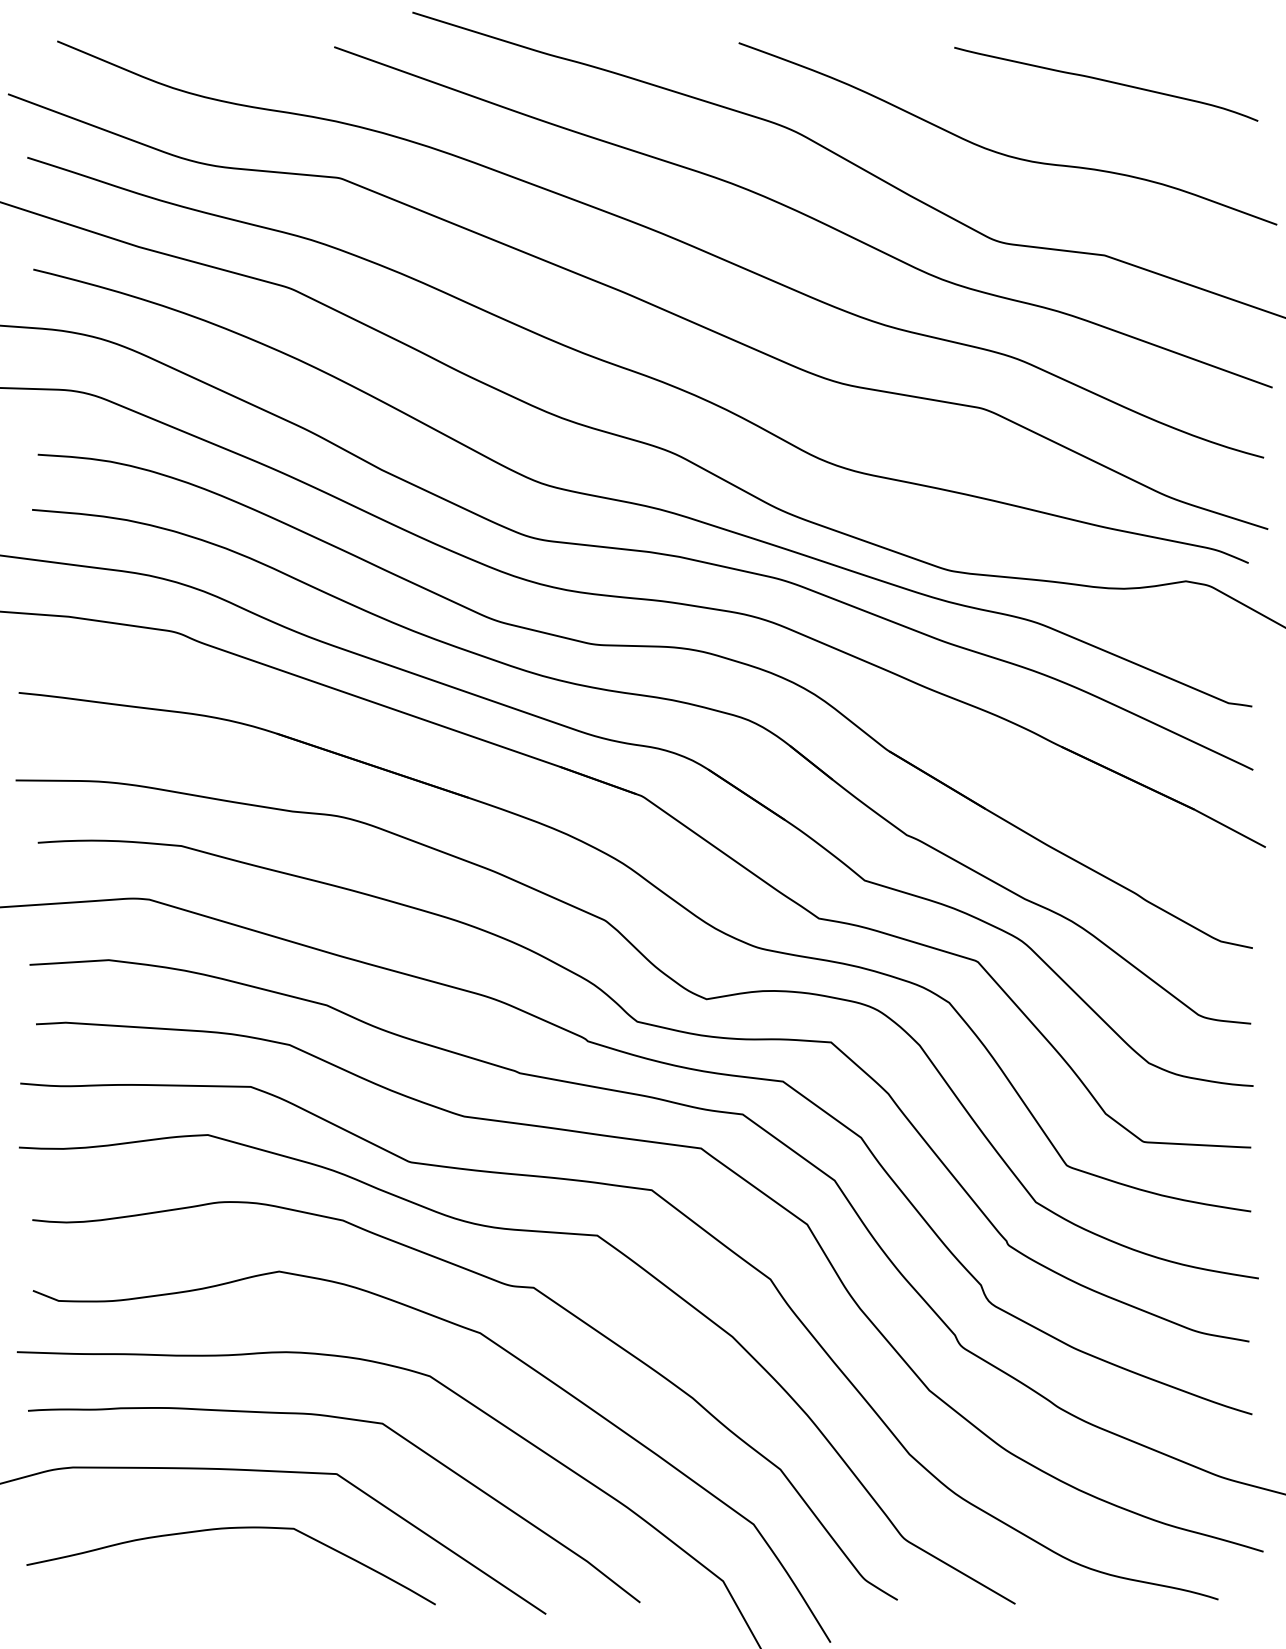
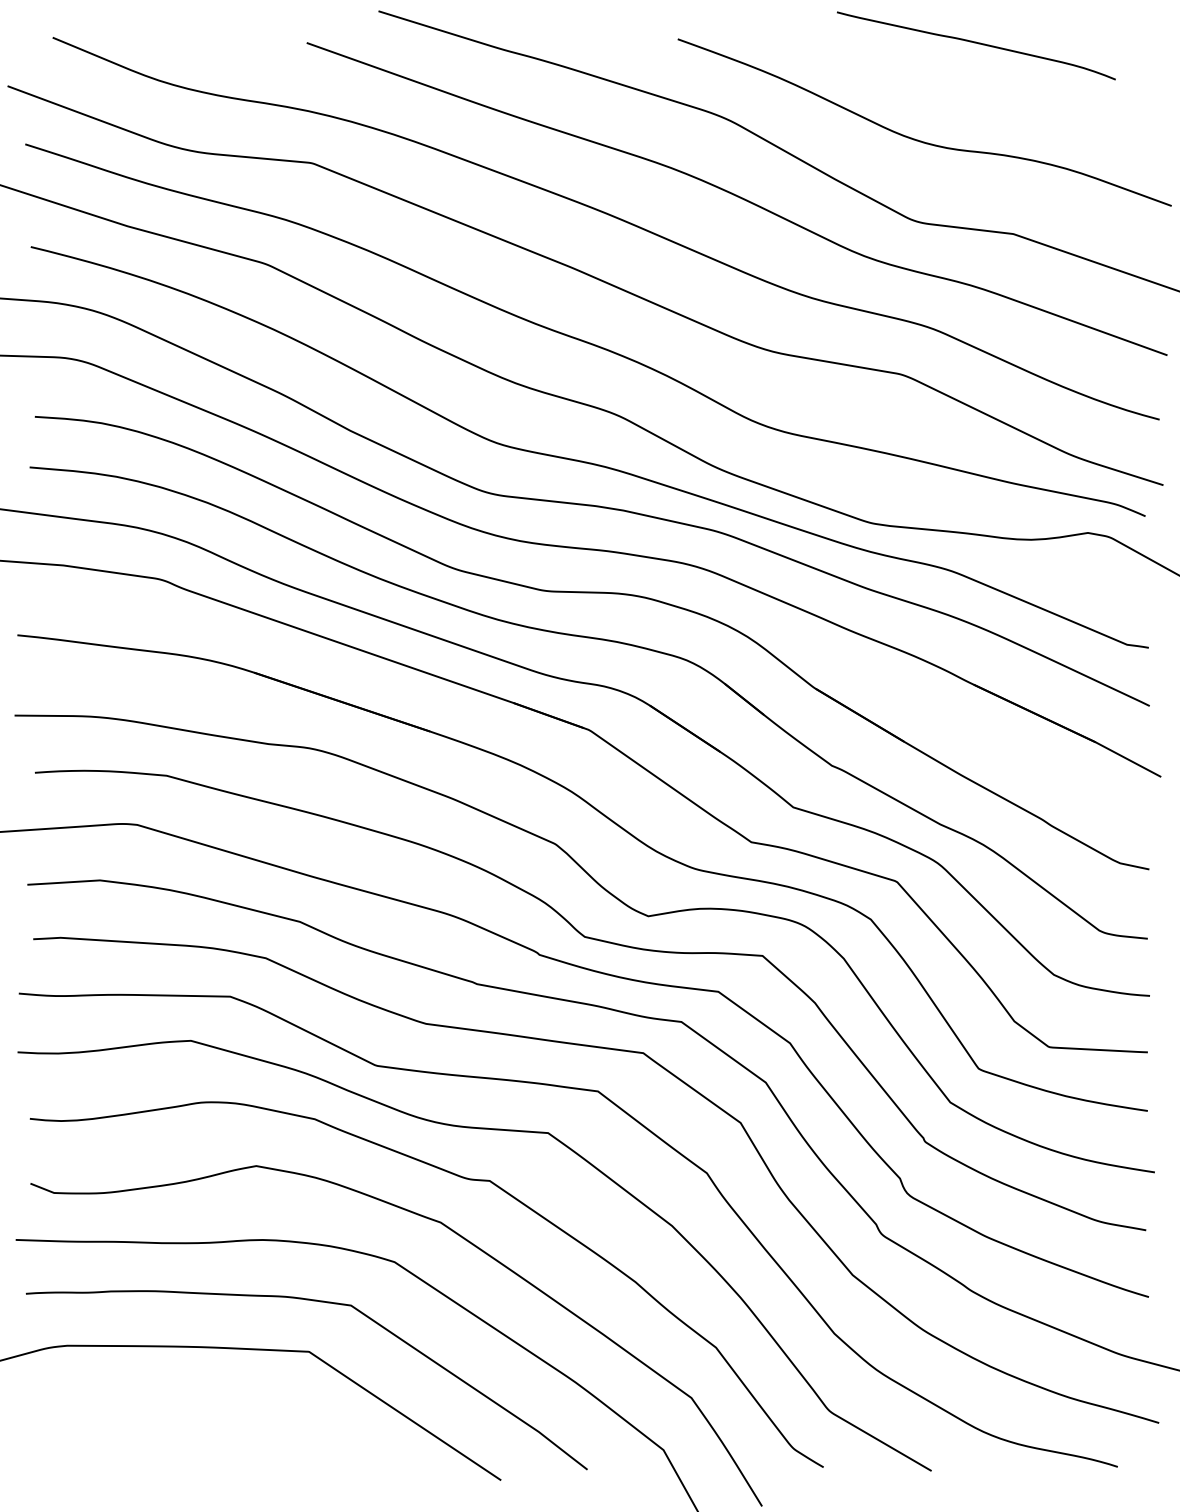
curve: (1107, 82) -> (977, 44), moved
curve: (227, 1529) -> (208, 1402), removed

